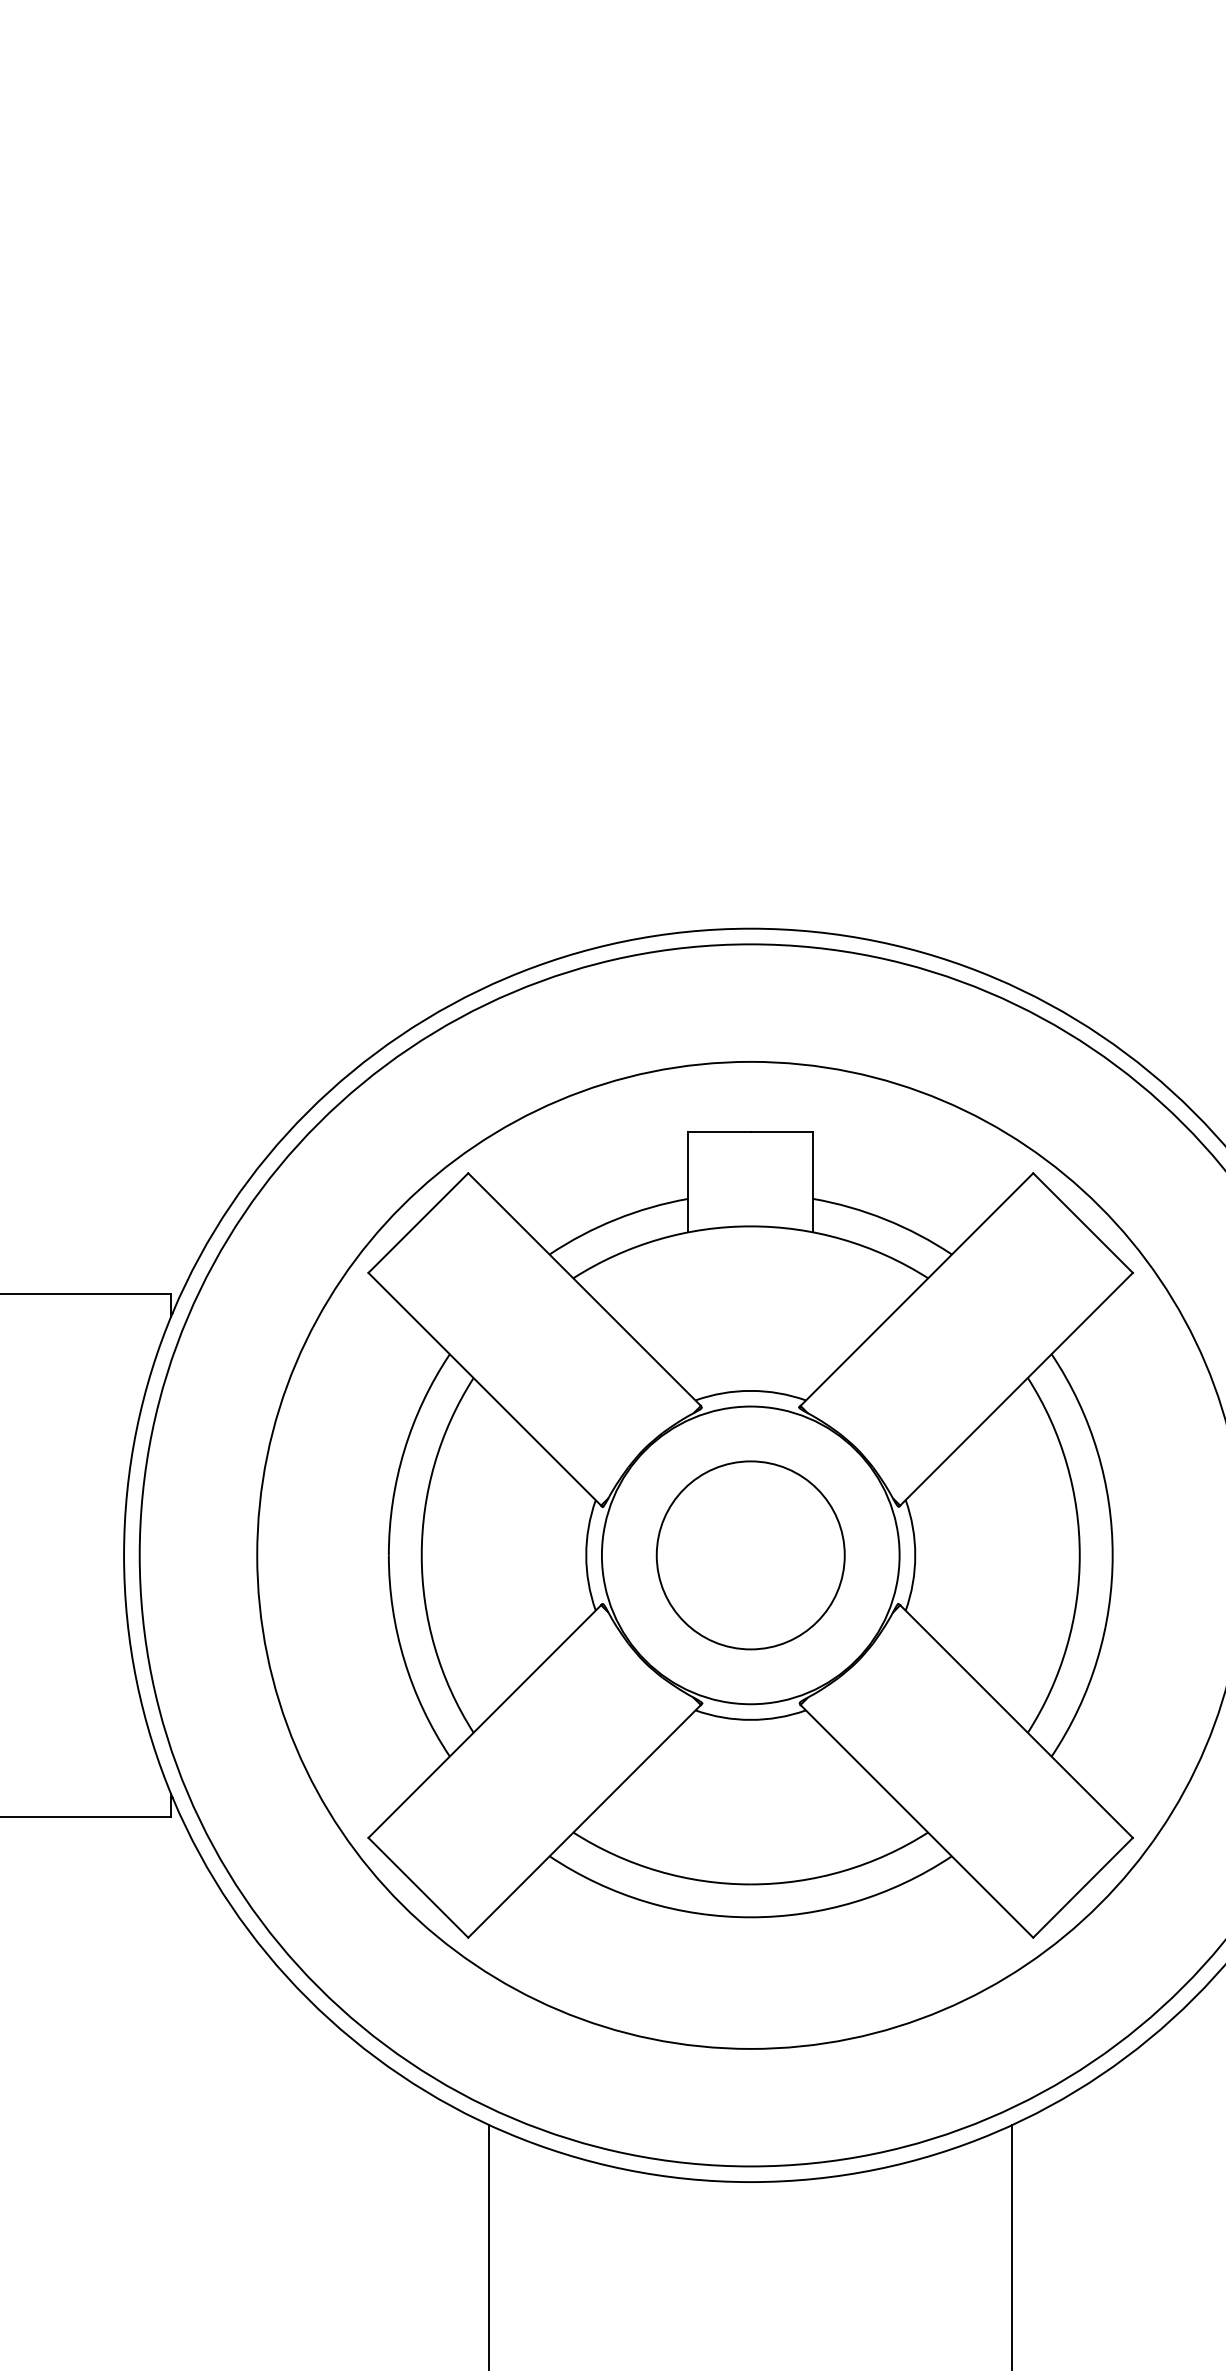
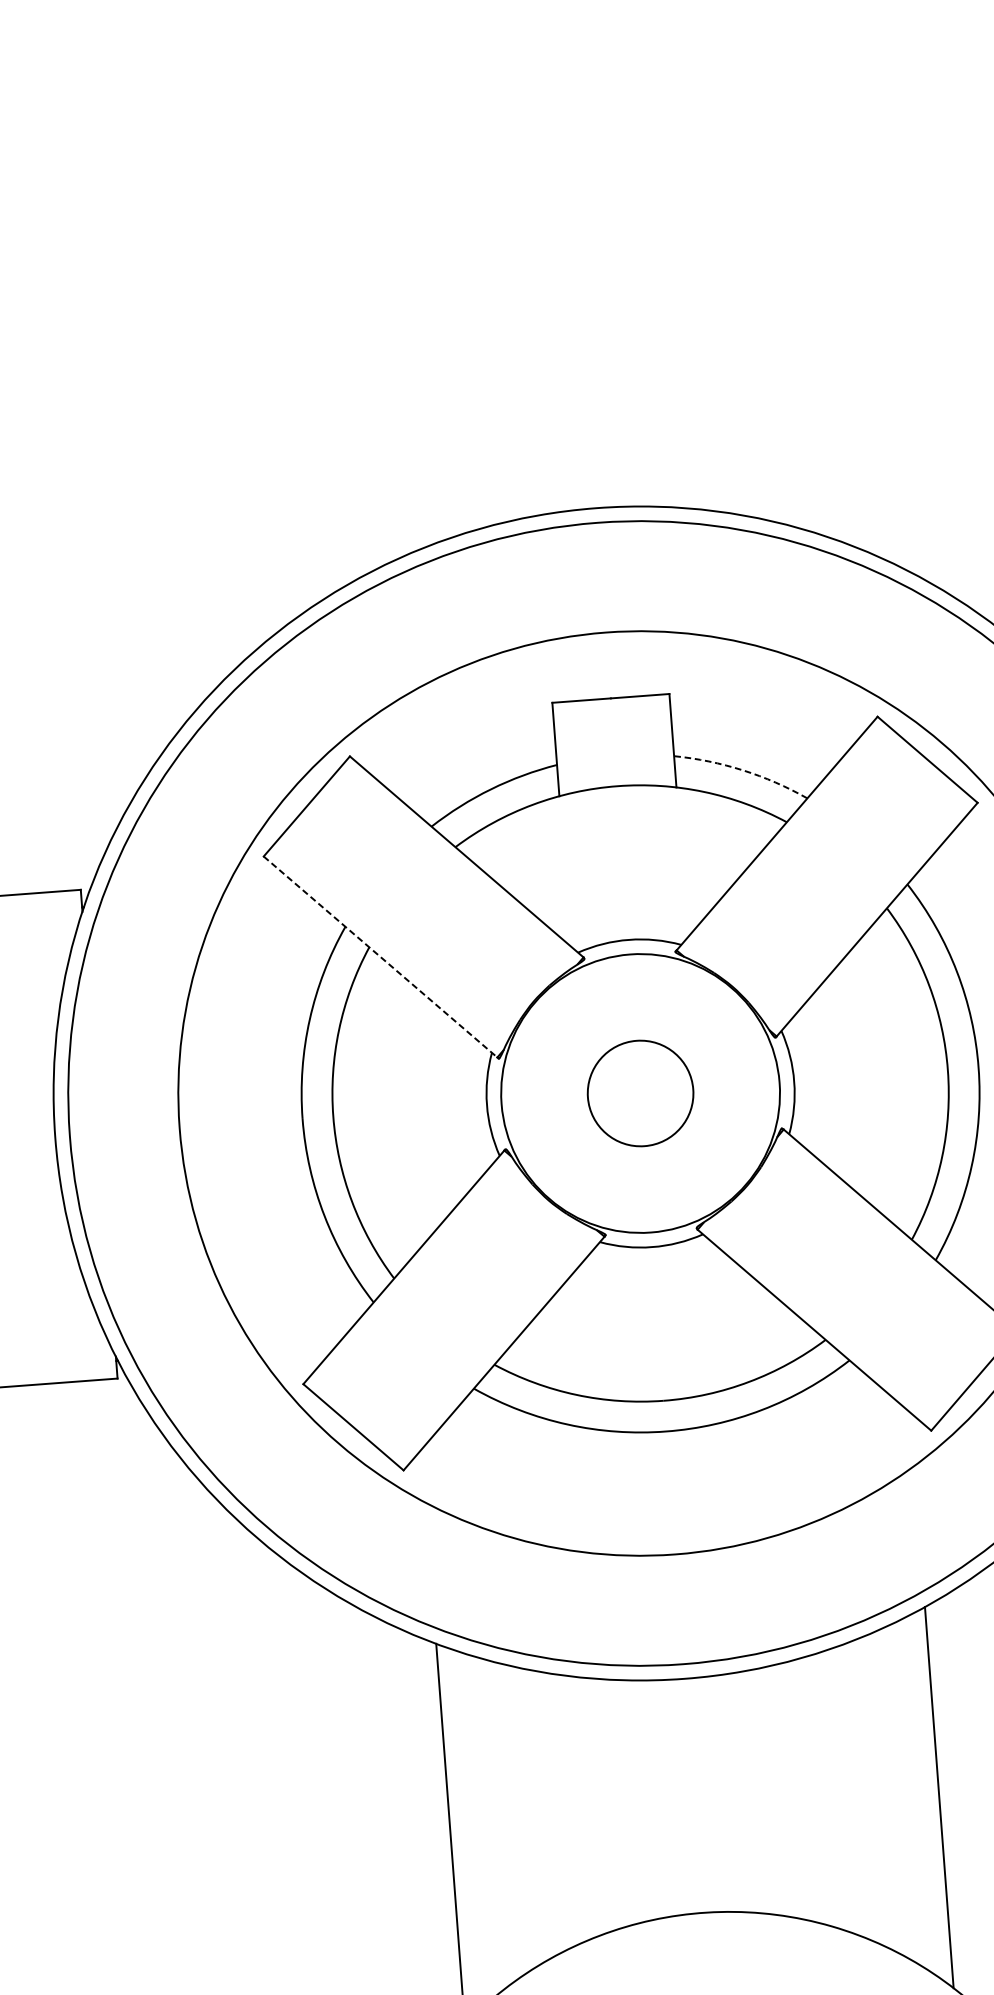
arc: (885, 1219) -> (742, 770), solid -> dashed
line: (484, 1389) -> (380, 957), solid -> dashed
circle: (750, 1555) -> (640, 1093), size x0.6

